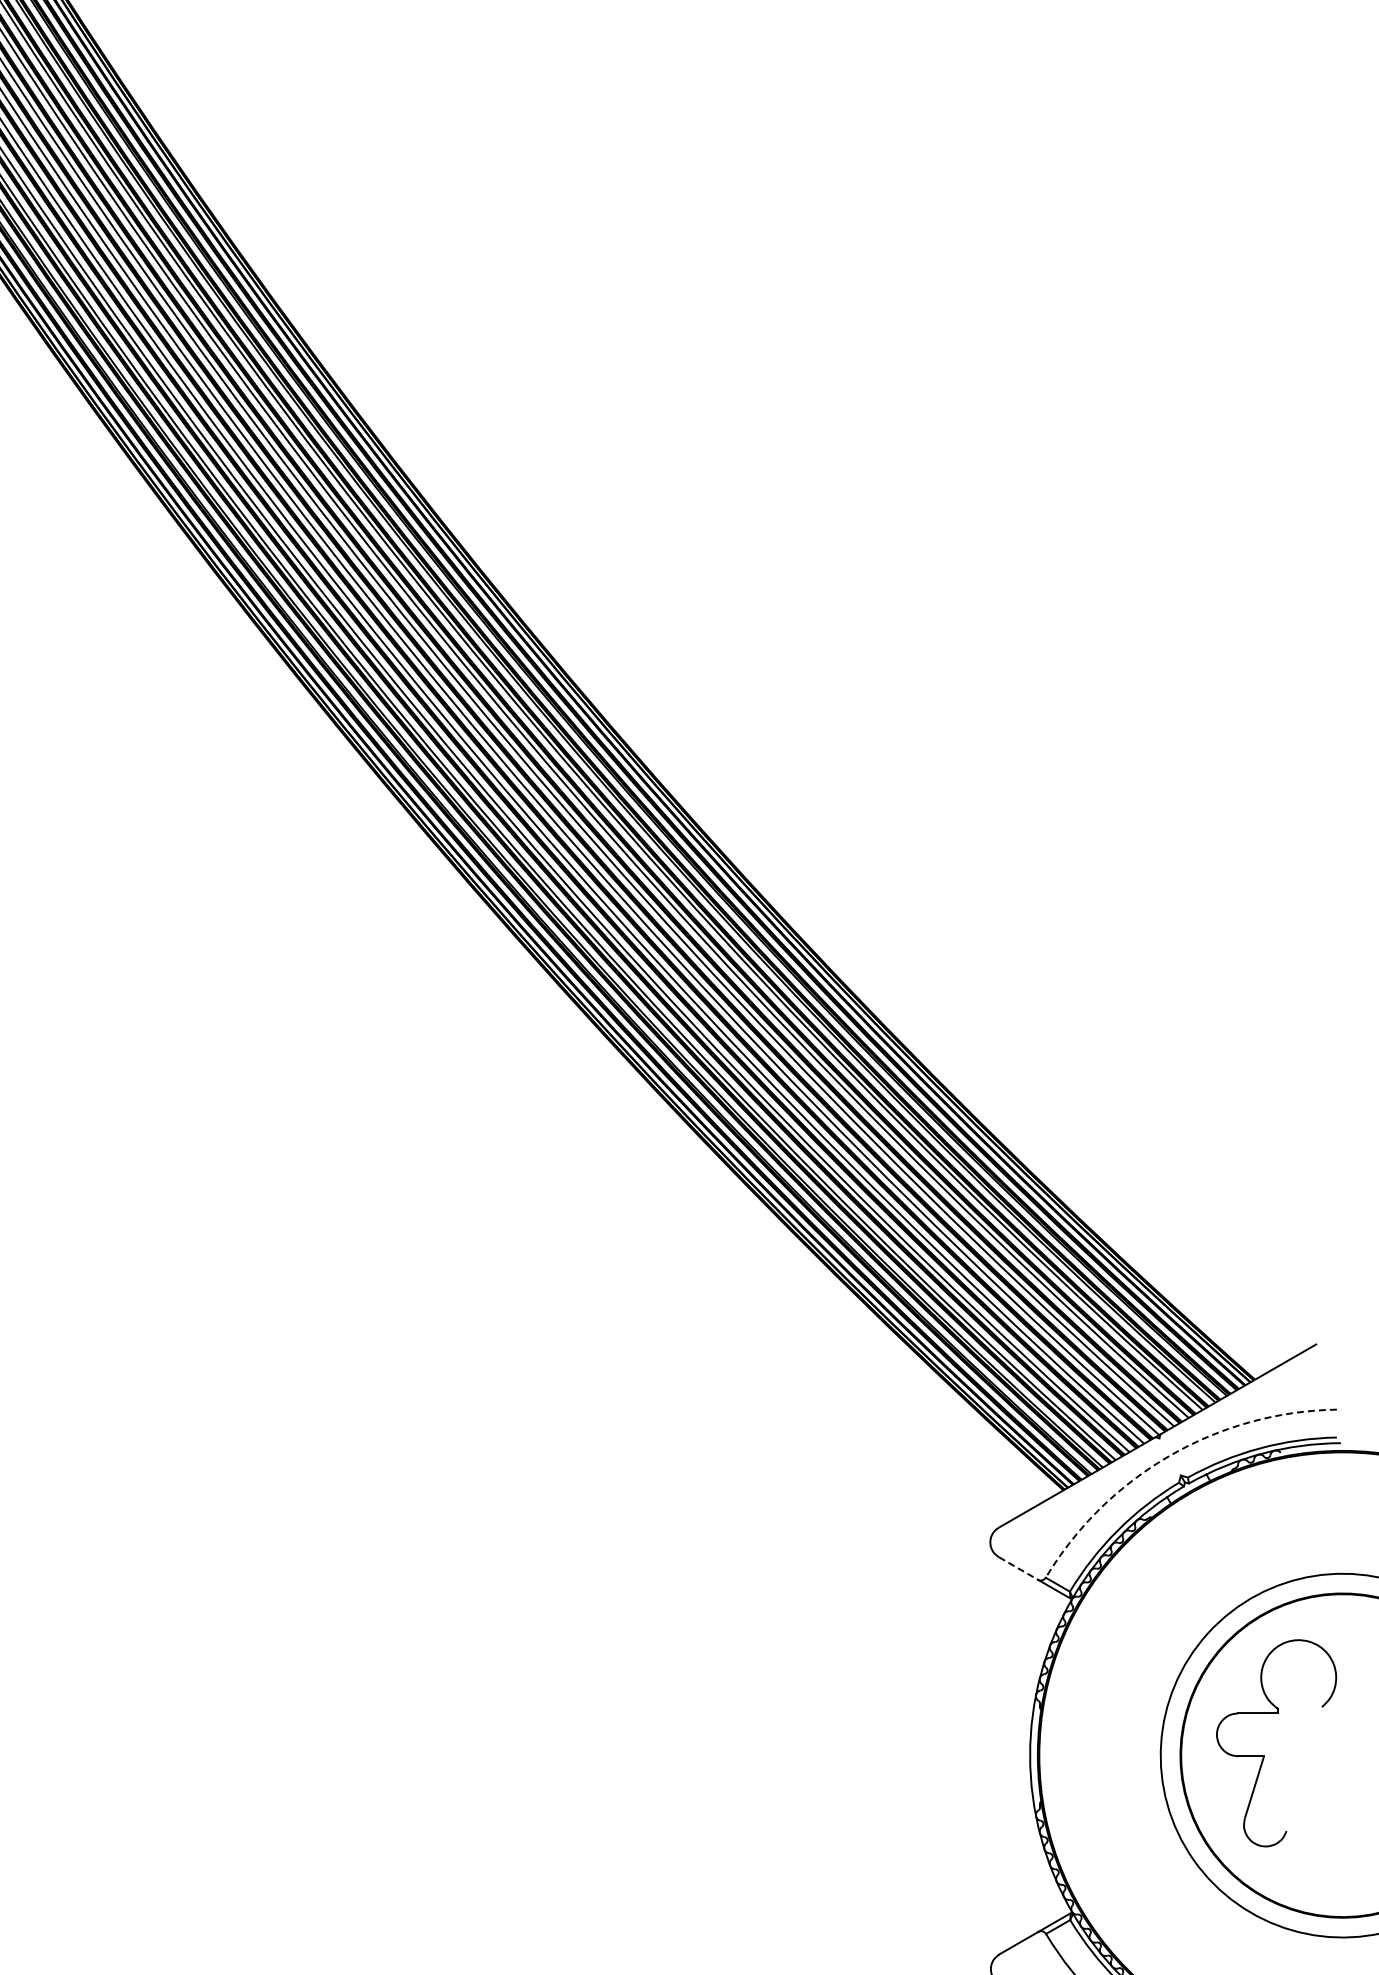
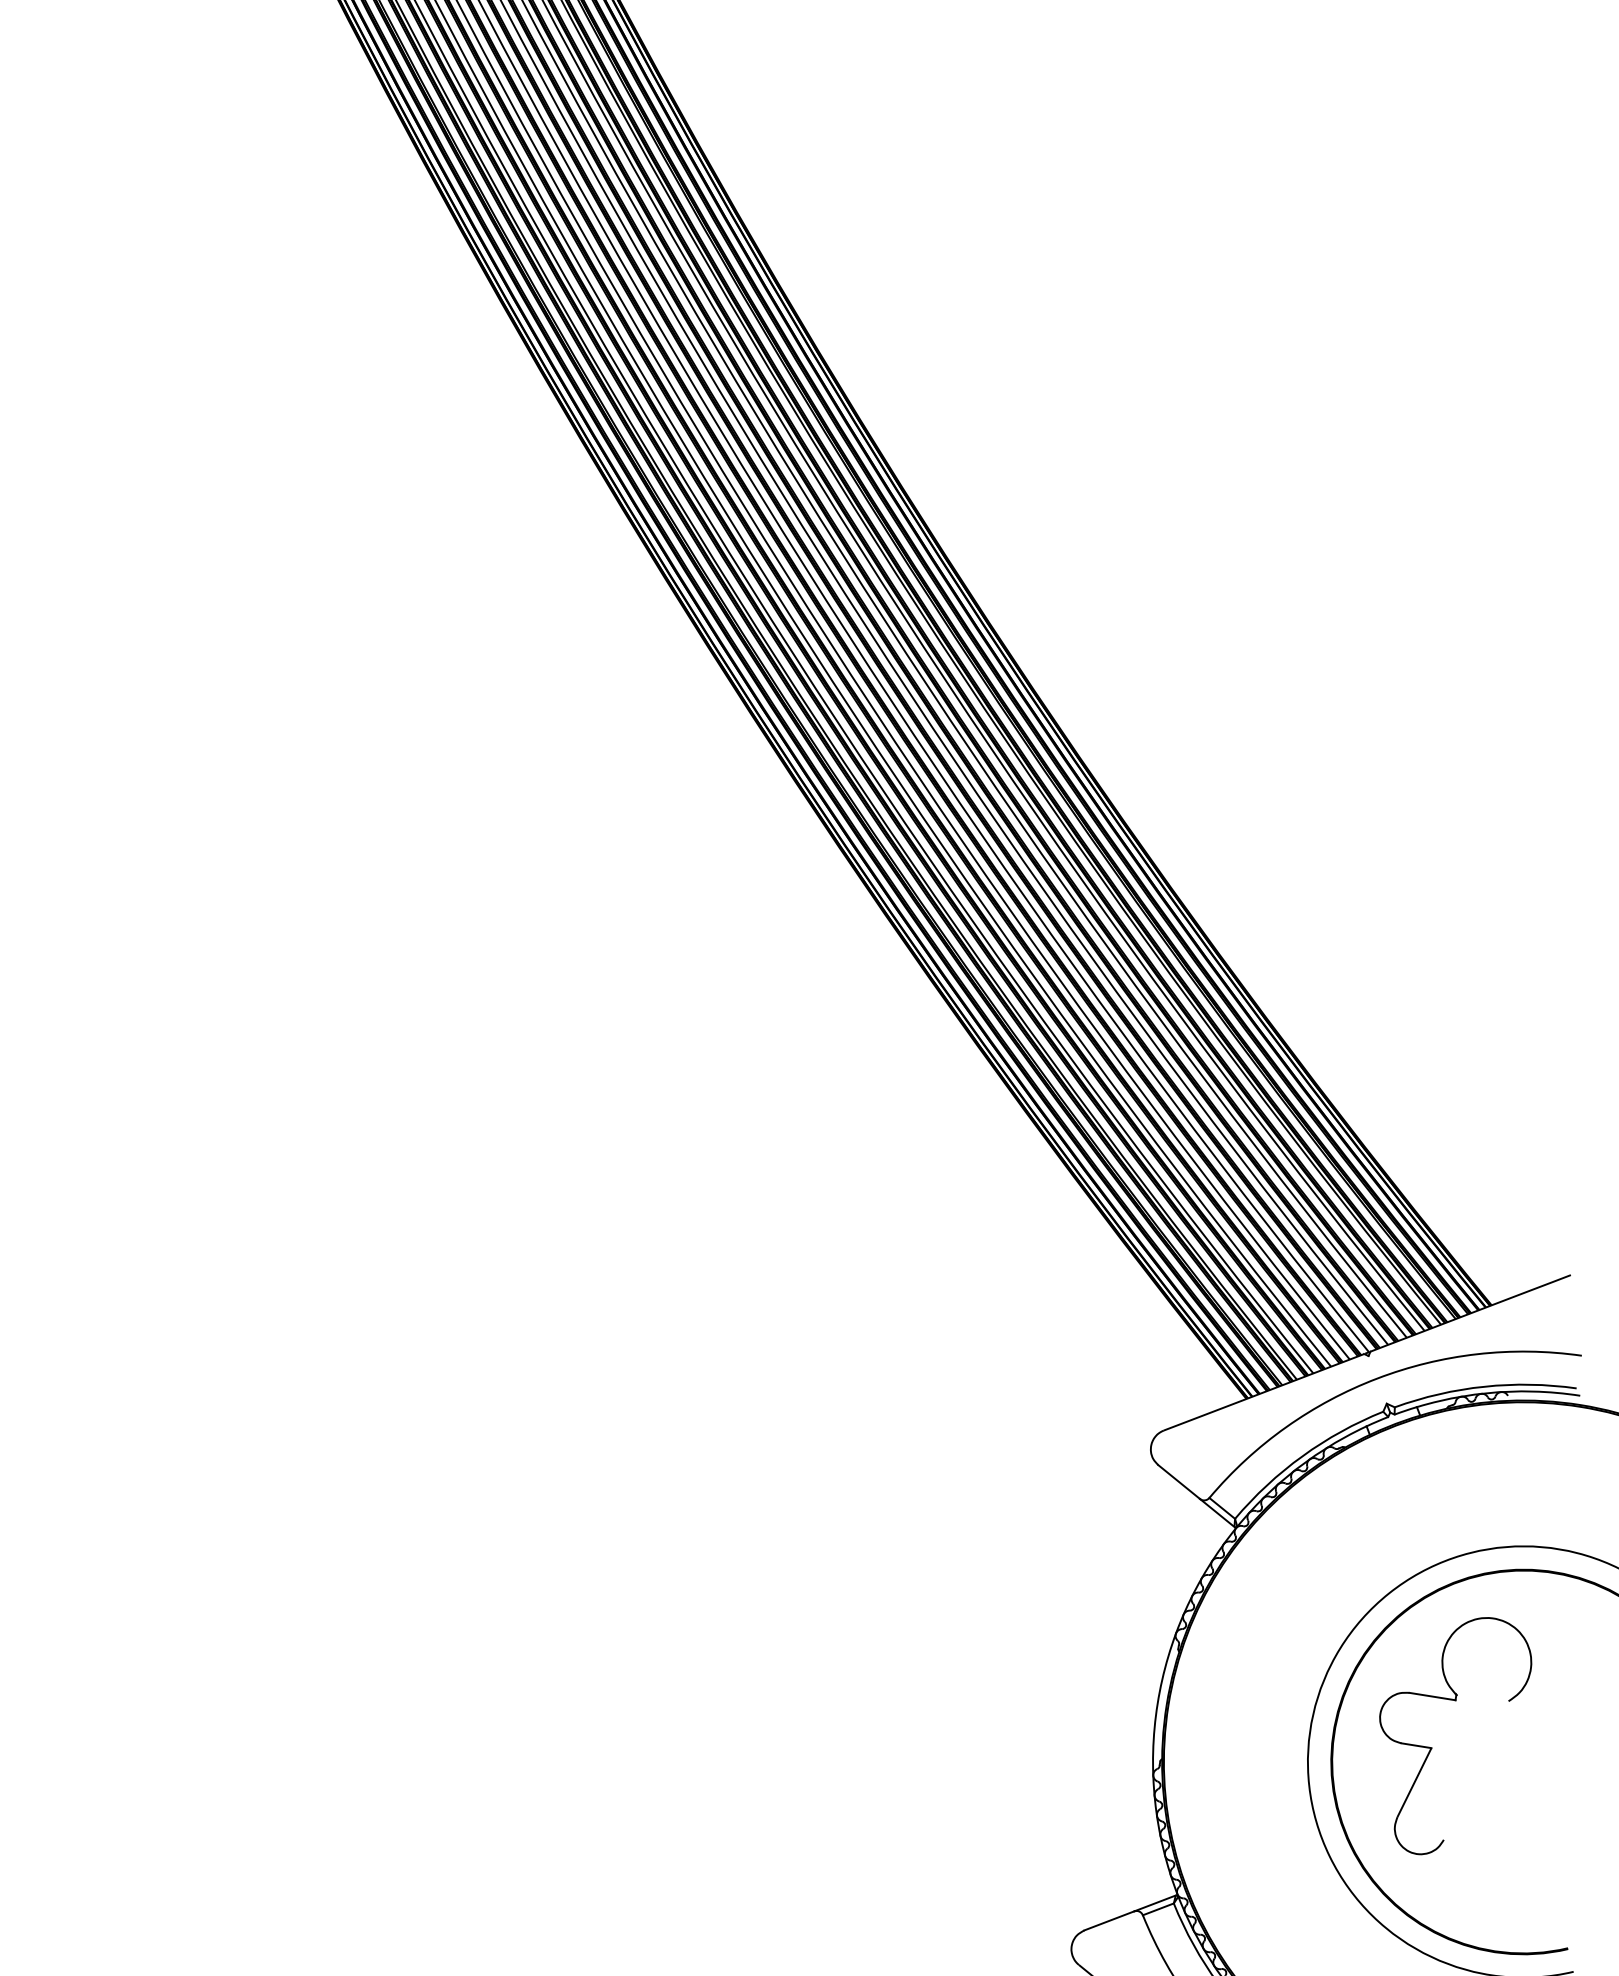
arc: (1169, 1455) -> (1377, 1378), dashed -> solid
line: (1018, 1568) -> (1179, 1482), dashed -> solid

